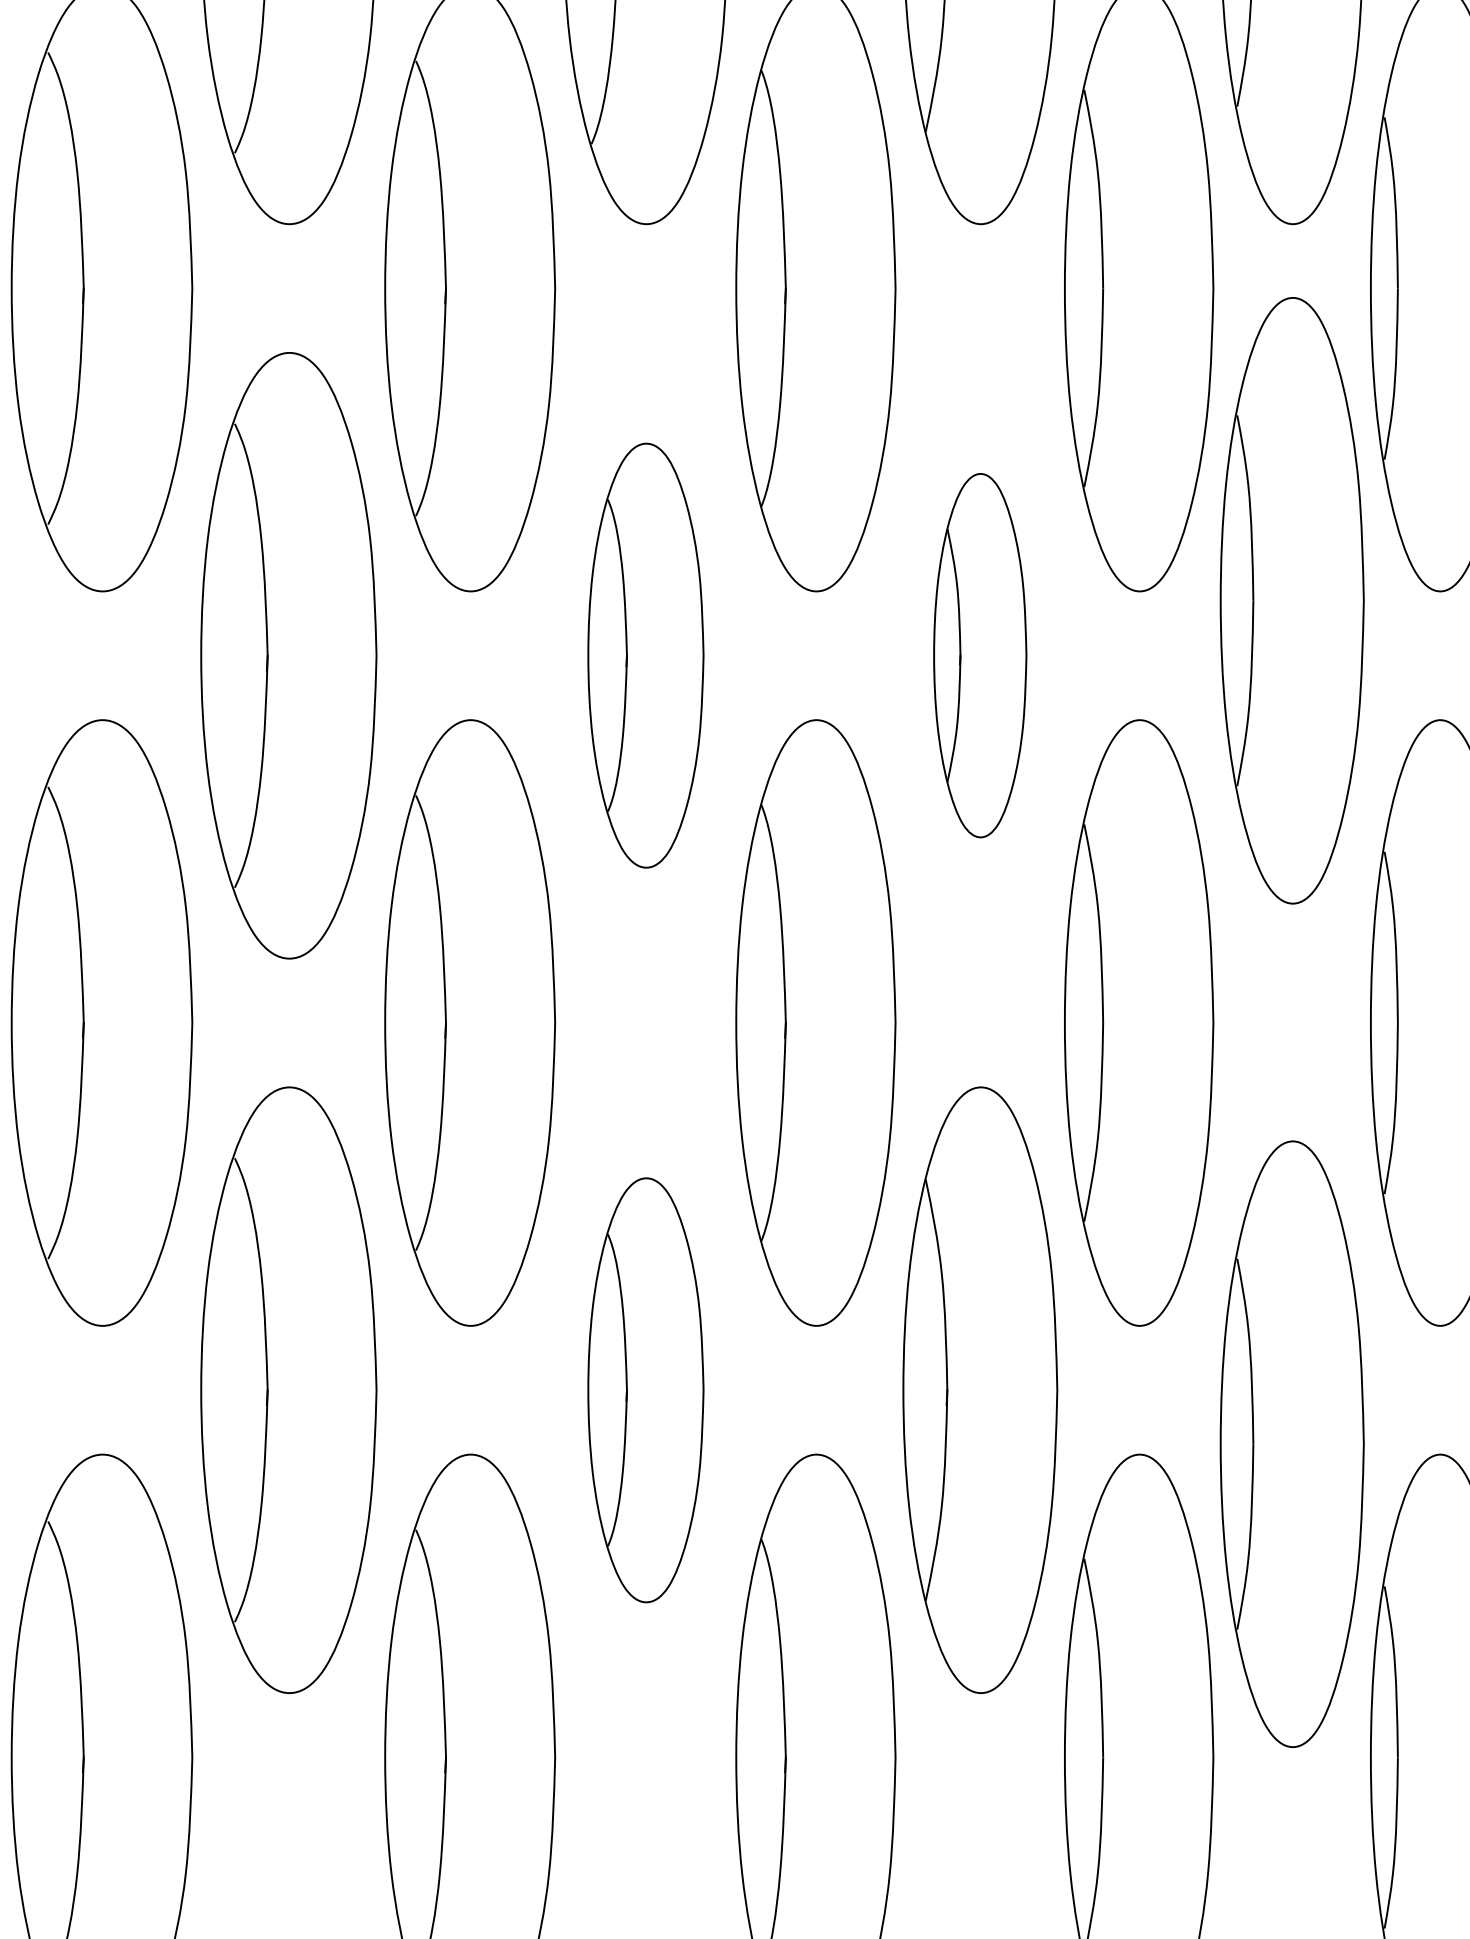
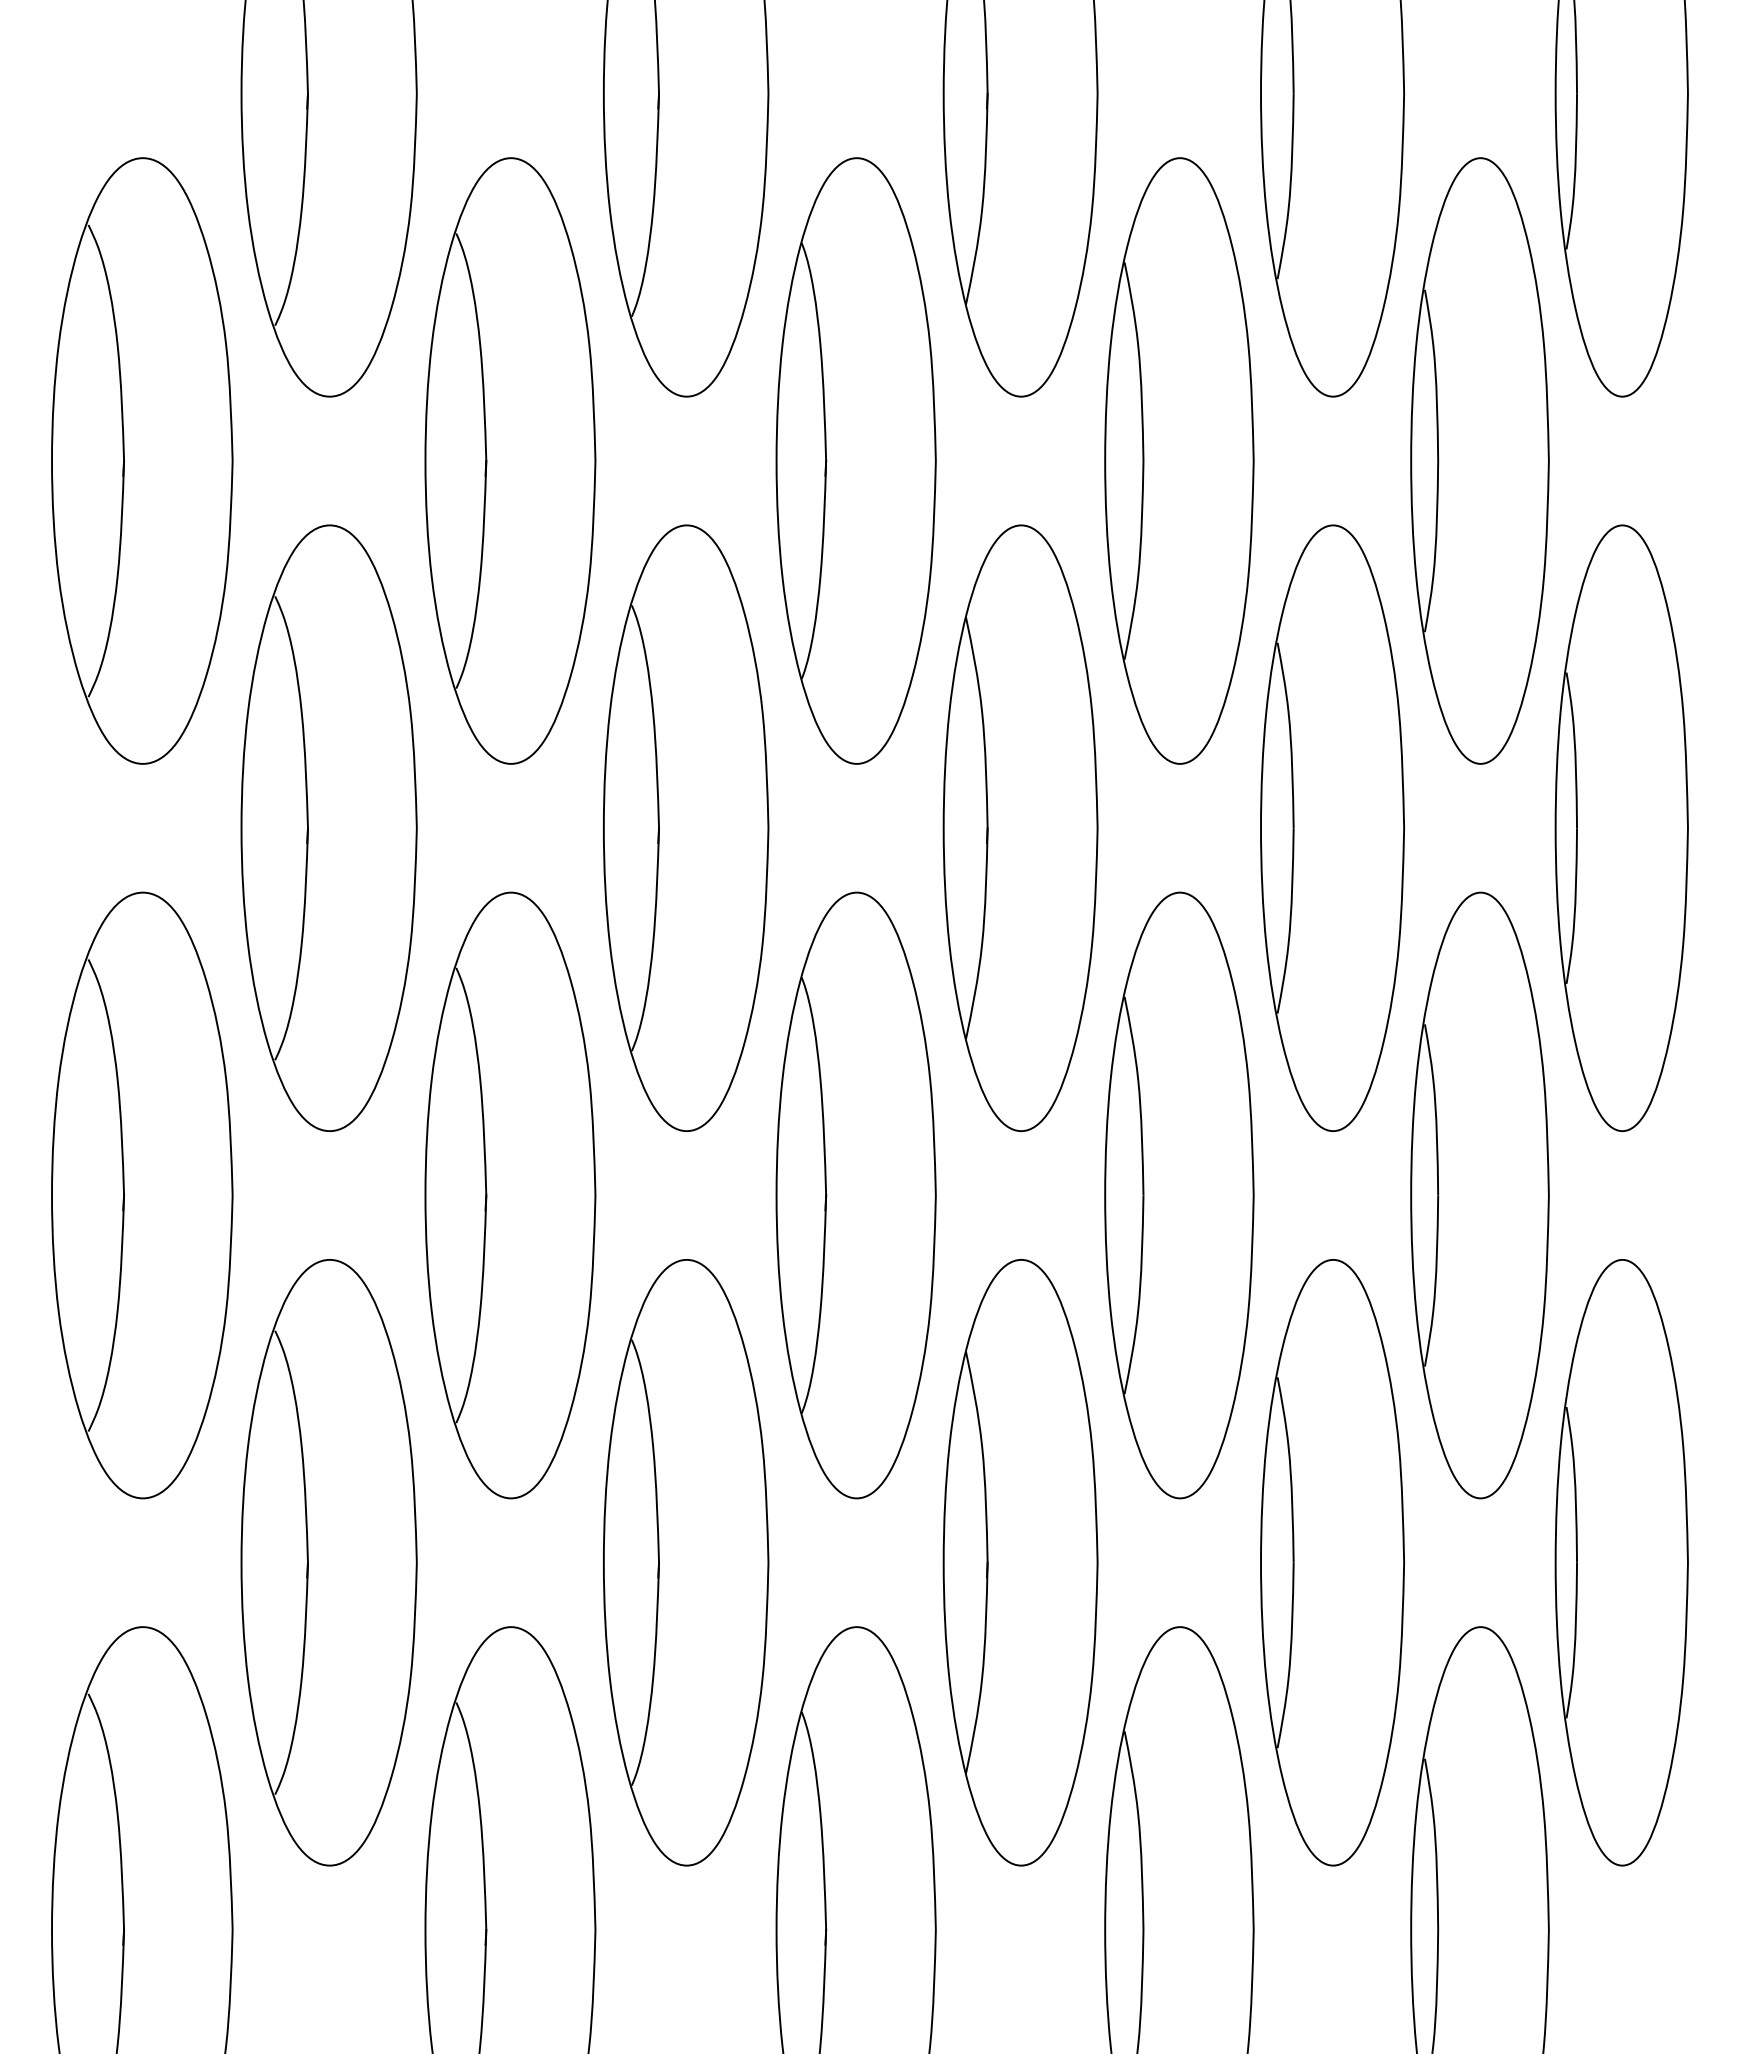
part: (1292, 600) -> (1332, 827), moved
part: (646, 655) -> (686, 827), size x1.43
part: (980, 655) -> (1020, 827), size x1.67
part: (646, 1390) -> (686, 1562), size x1.43
part: (1292, 1444) -> (1332, 1562), moved

